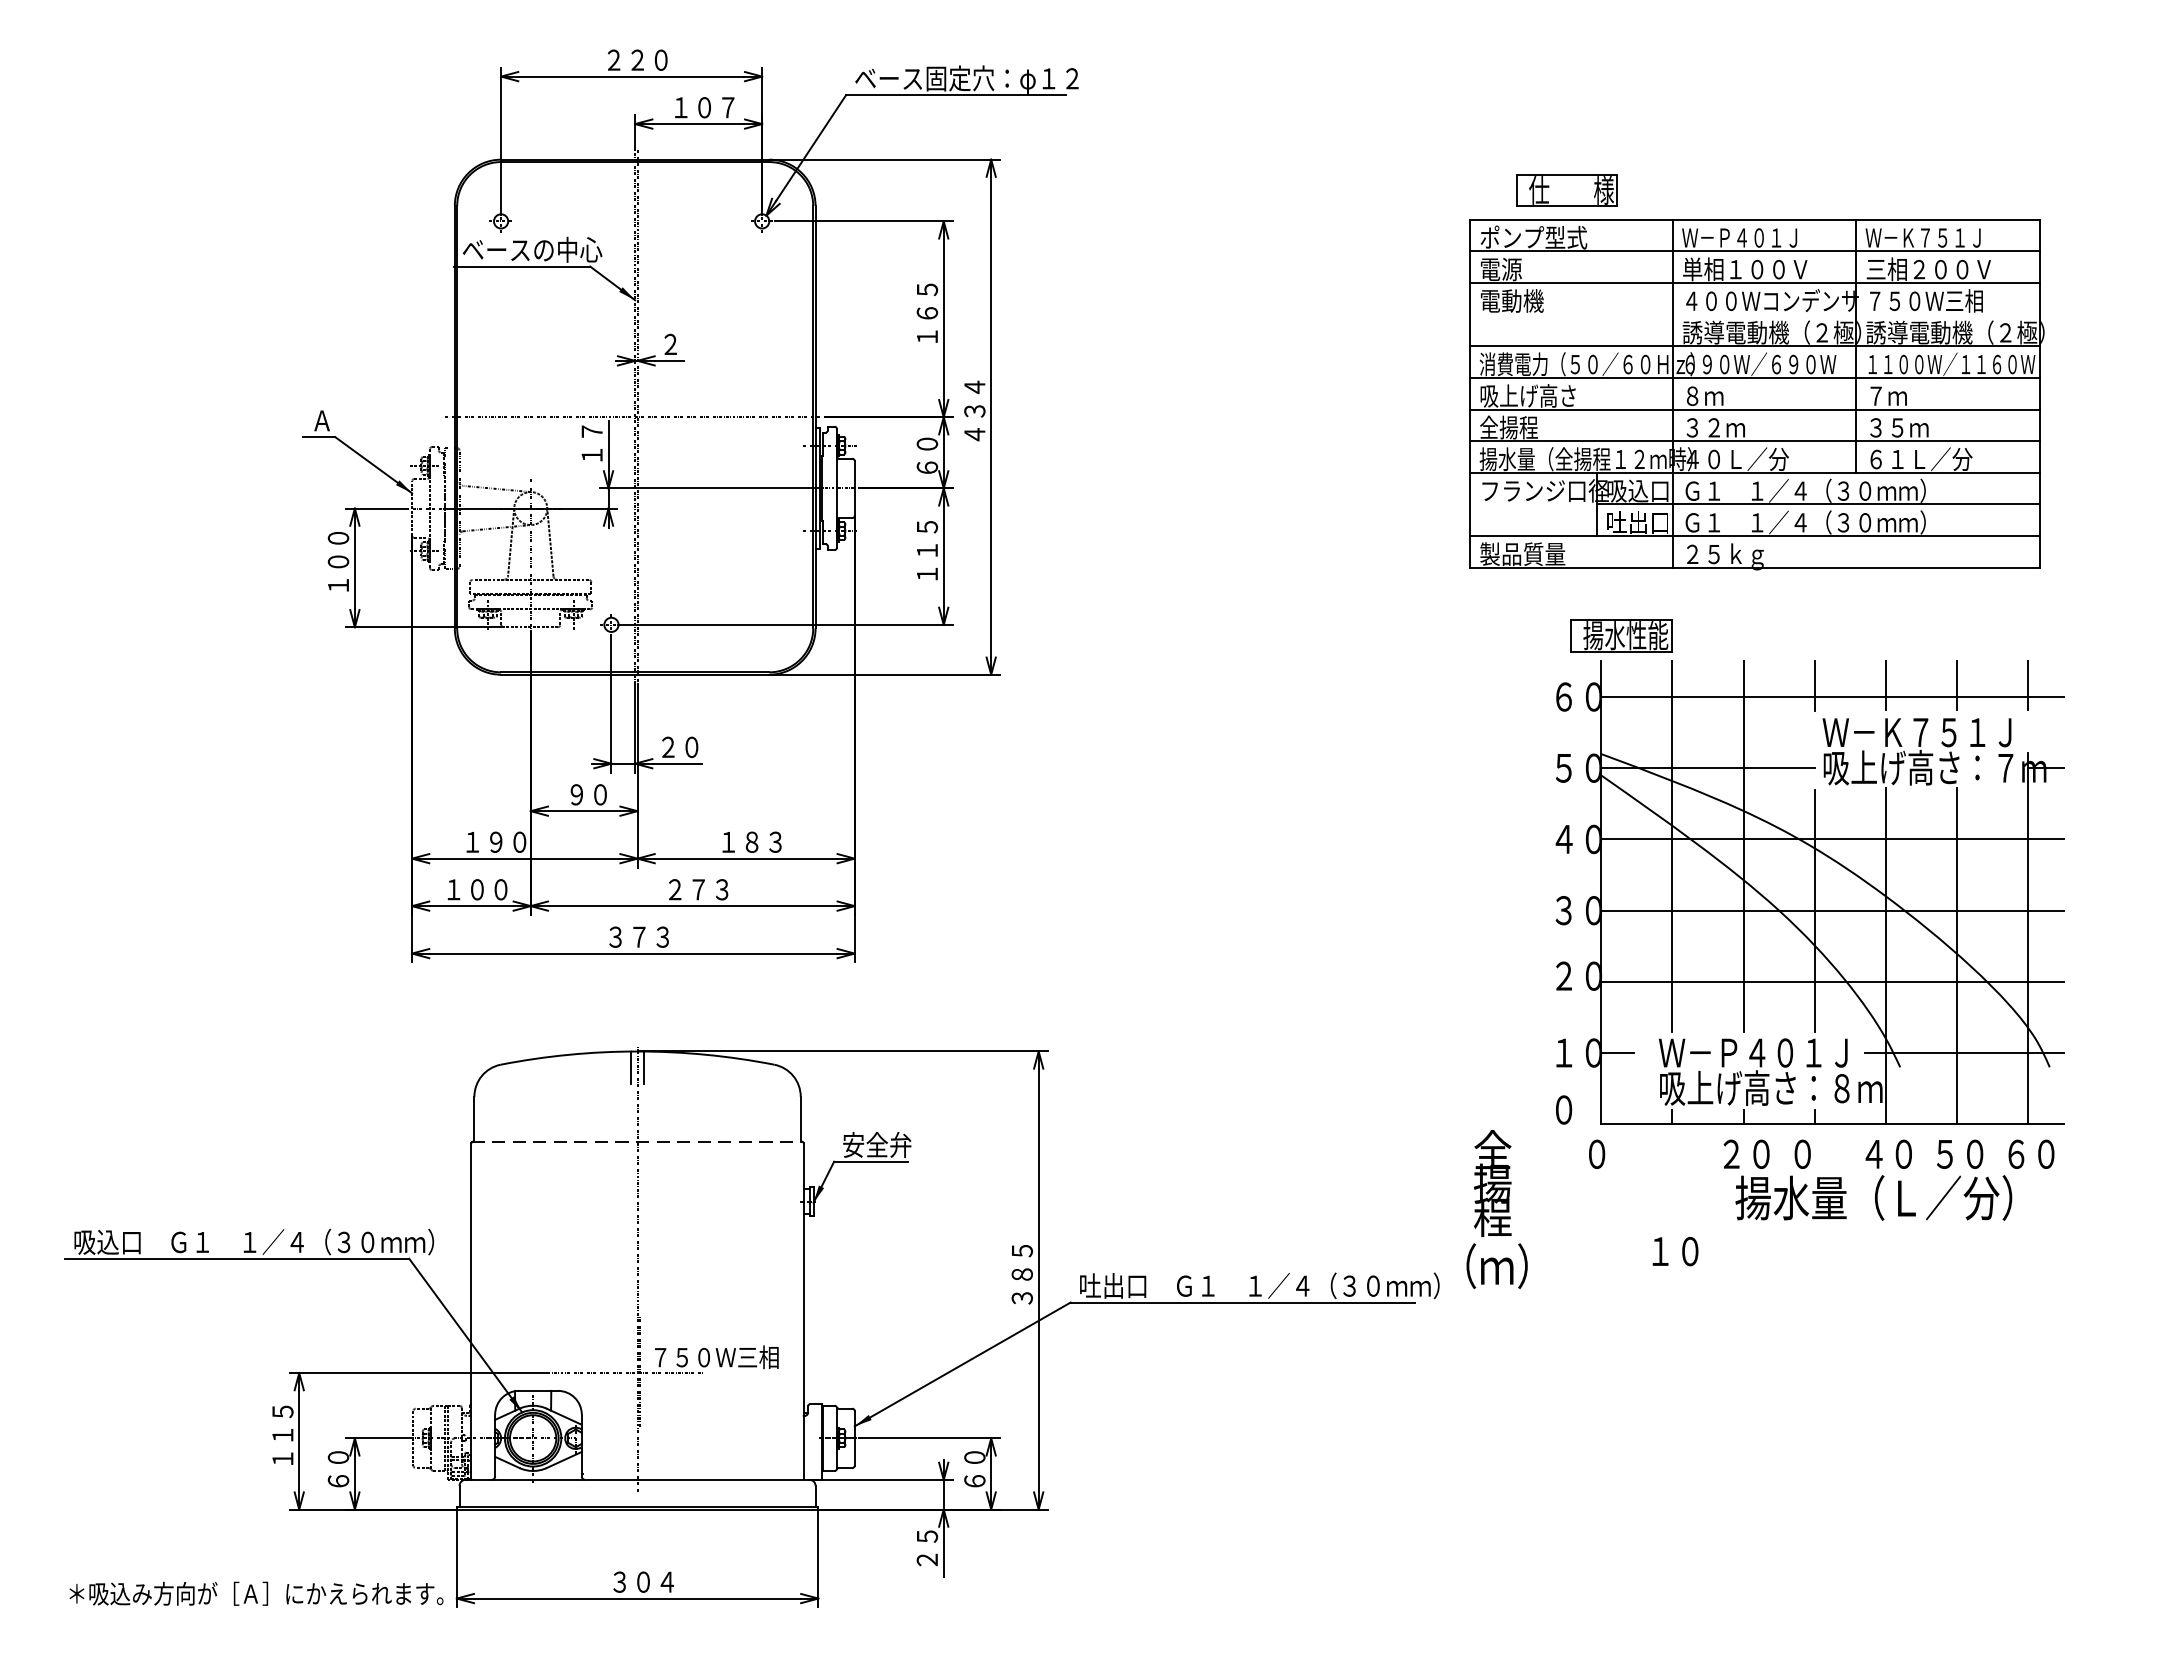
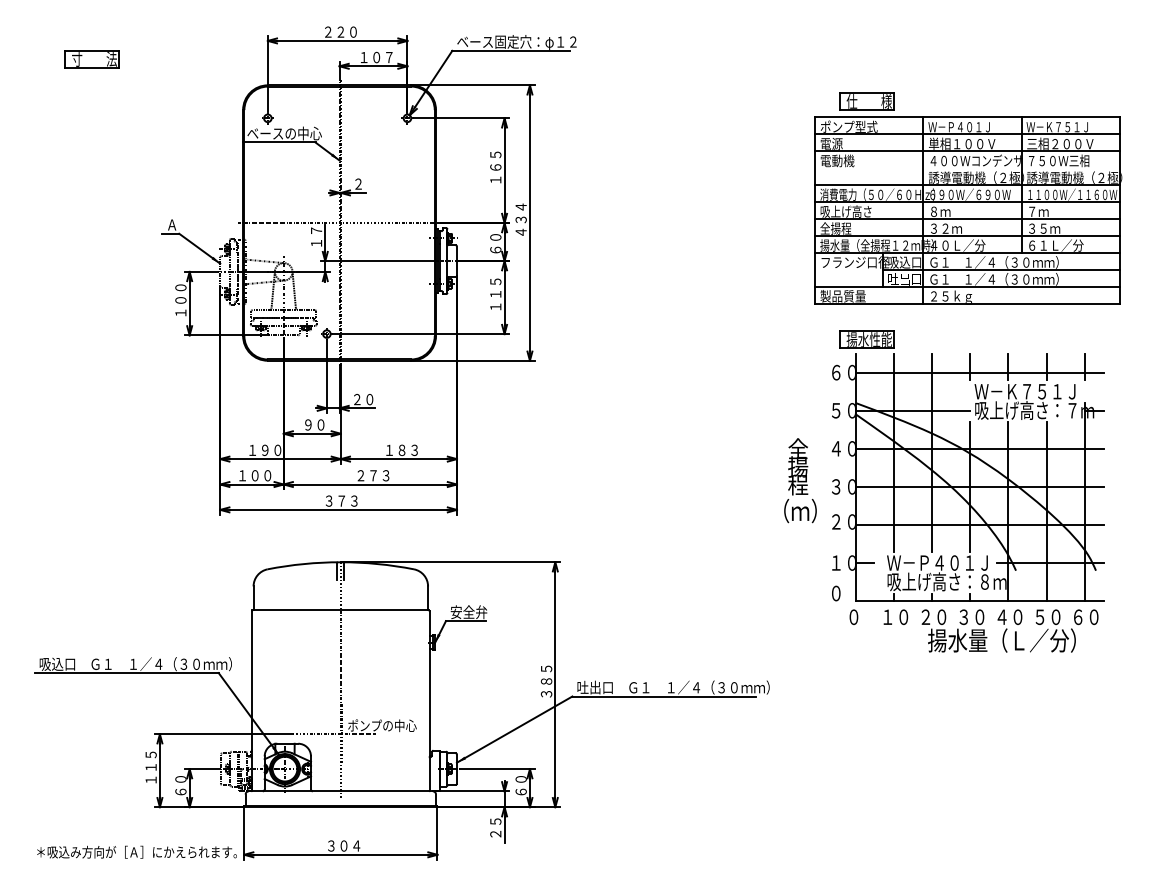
part: (171, 111) -> (91, 59), added
part: (1757, 371) -> (968, 198), moved
line: (636, 1141) -> (340, 610), dashed -> solid
text: (1816, 1154) -> (971, 617), ０ -> ３０
text: (1497, 1209) -> (800, 480), moved
text: (1674, 1250) -> (895, 616), moved
text: (715, 1356) -> (382, 725), ７５０Ｗ三相 -> ポンプの中心

